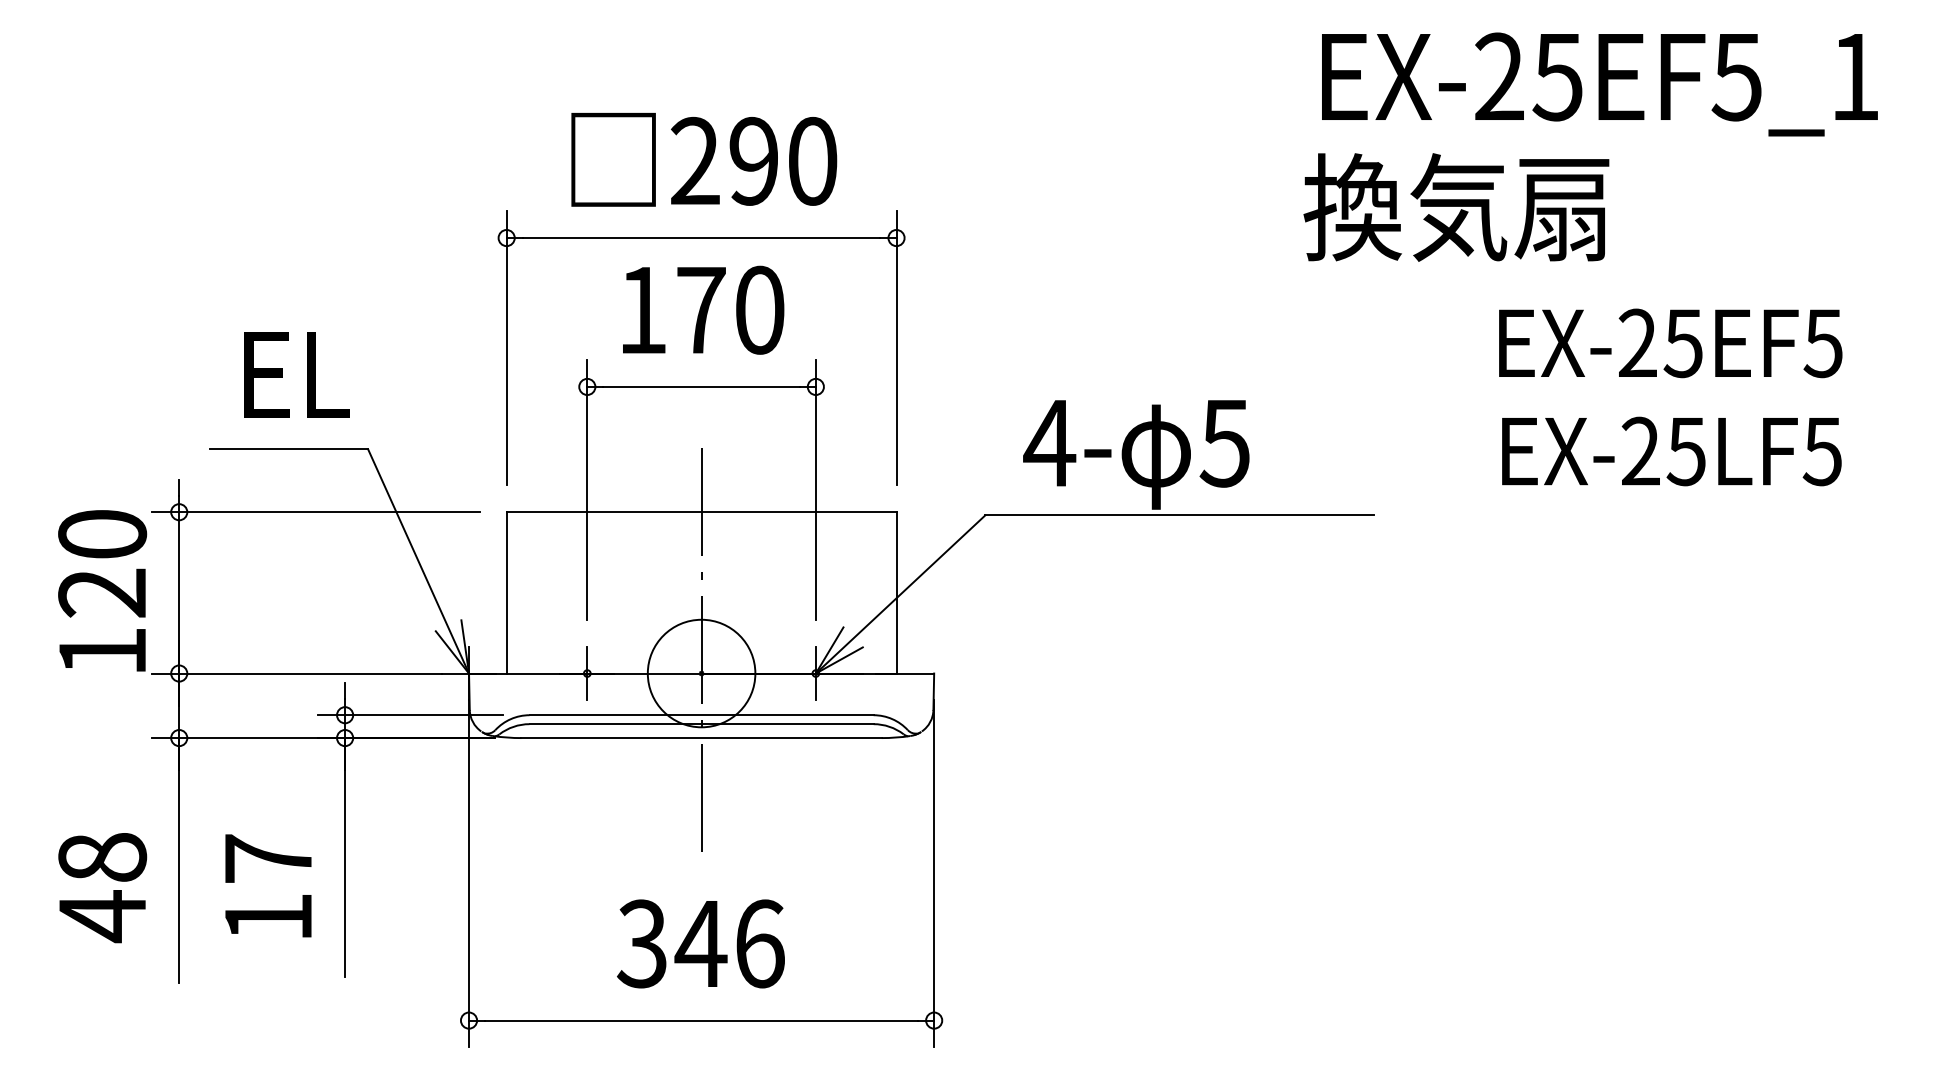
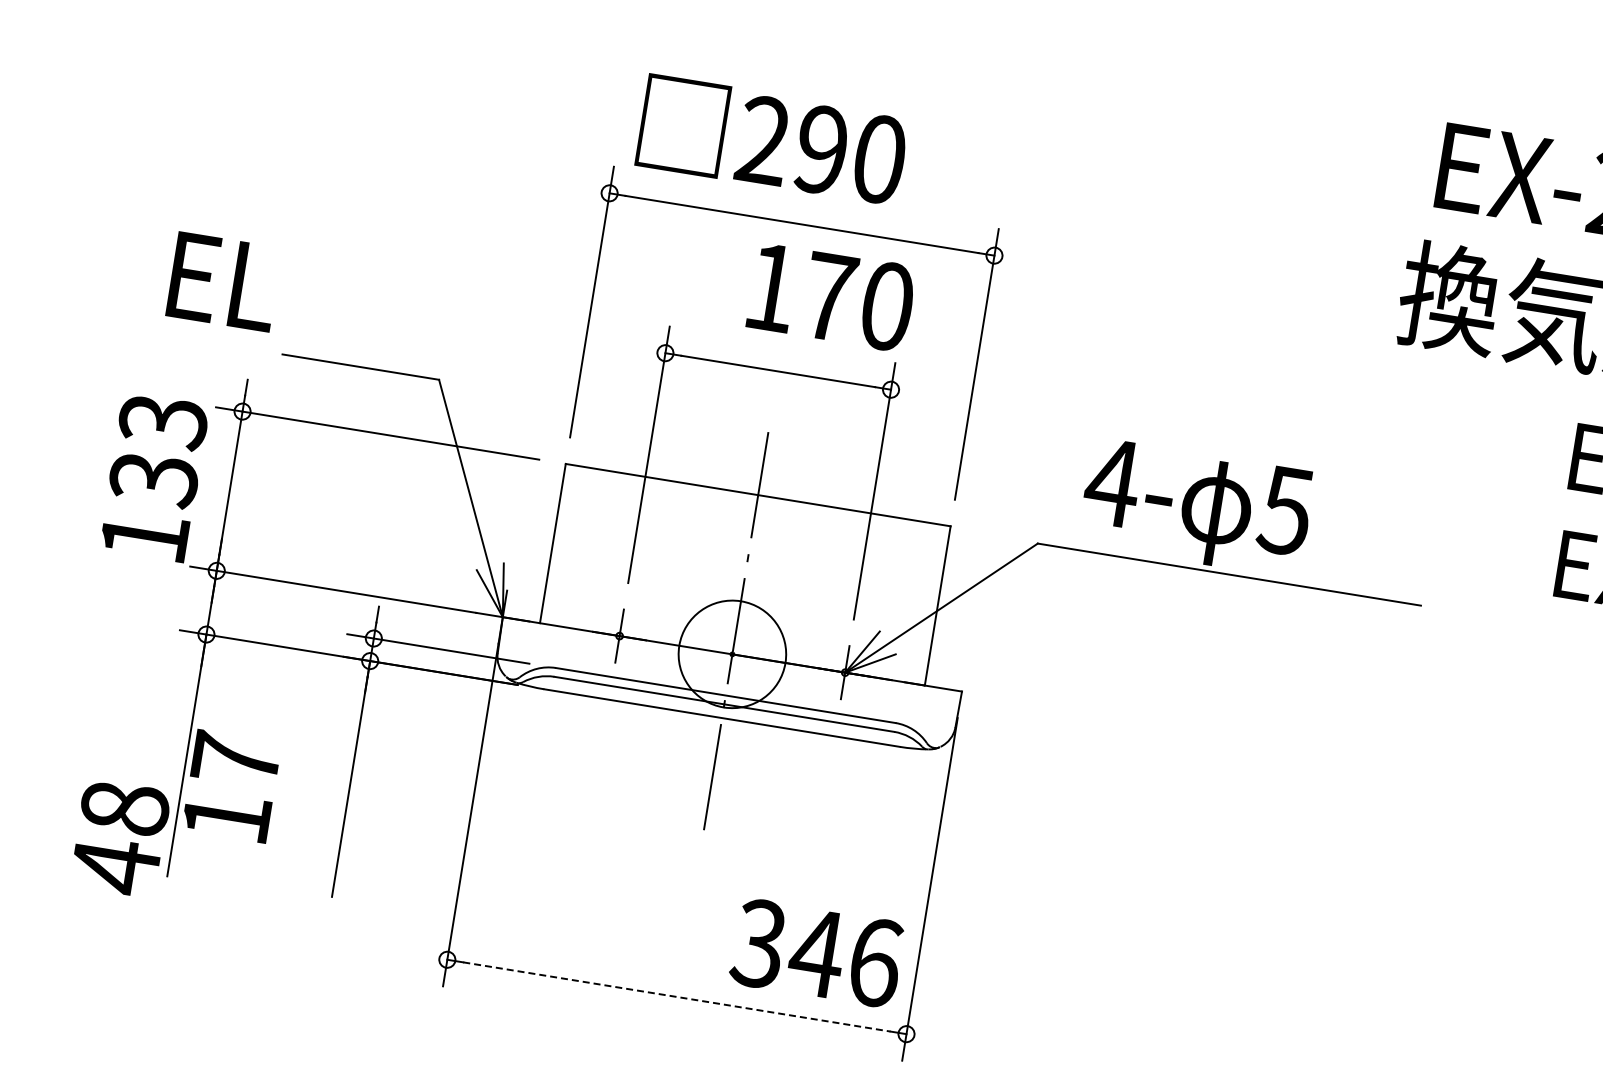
text: (704, 159) -> (773, 140), moved
text: (703, 309) -> (831, 296), moved
text: (296, 374) -> (223, 281), moved
text: (102, 564) -> (158, 450), 120 -> 133
text: (268, 885) -> (231, 785), moved
text: (102, 888) -> (119, 838), moved
text: (700, 943) -> (816, 952), moved
line: (702, 1020) -> (677, 997), solid -> dashed

